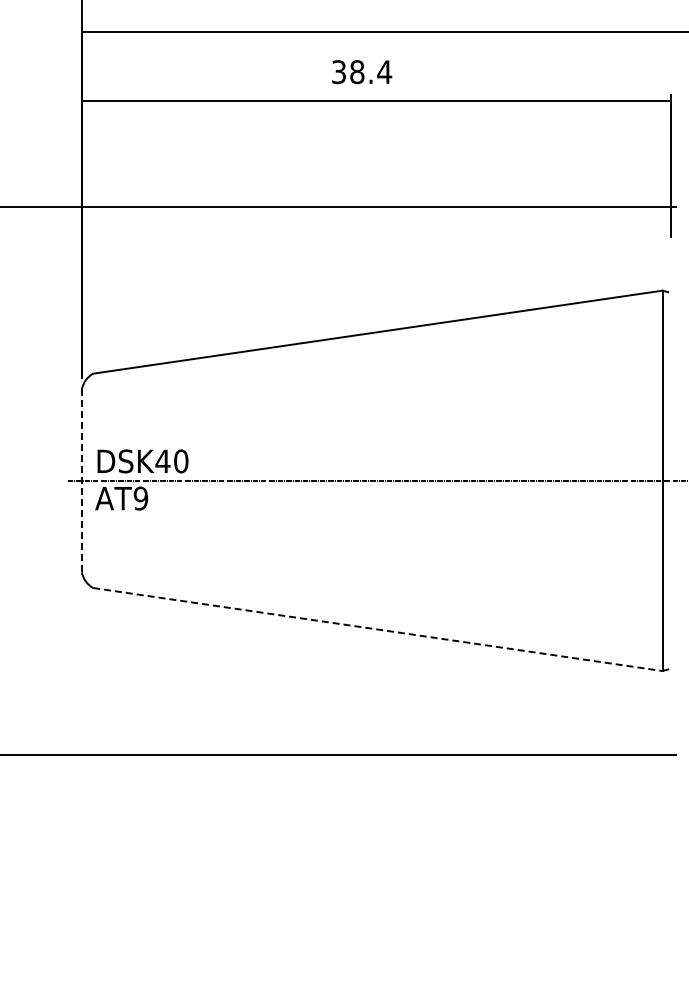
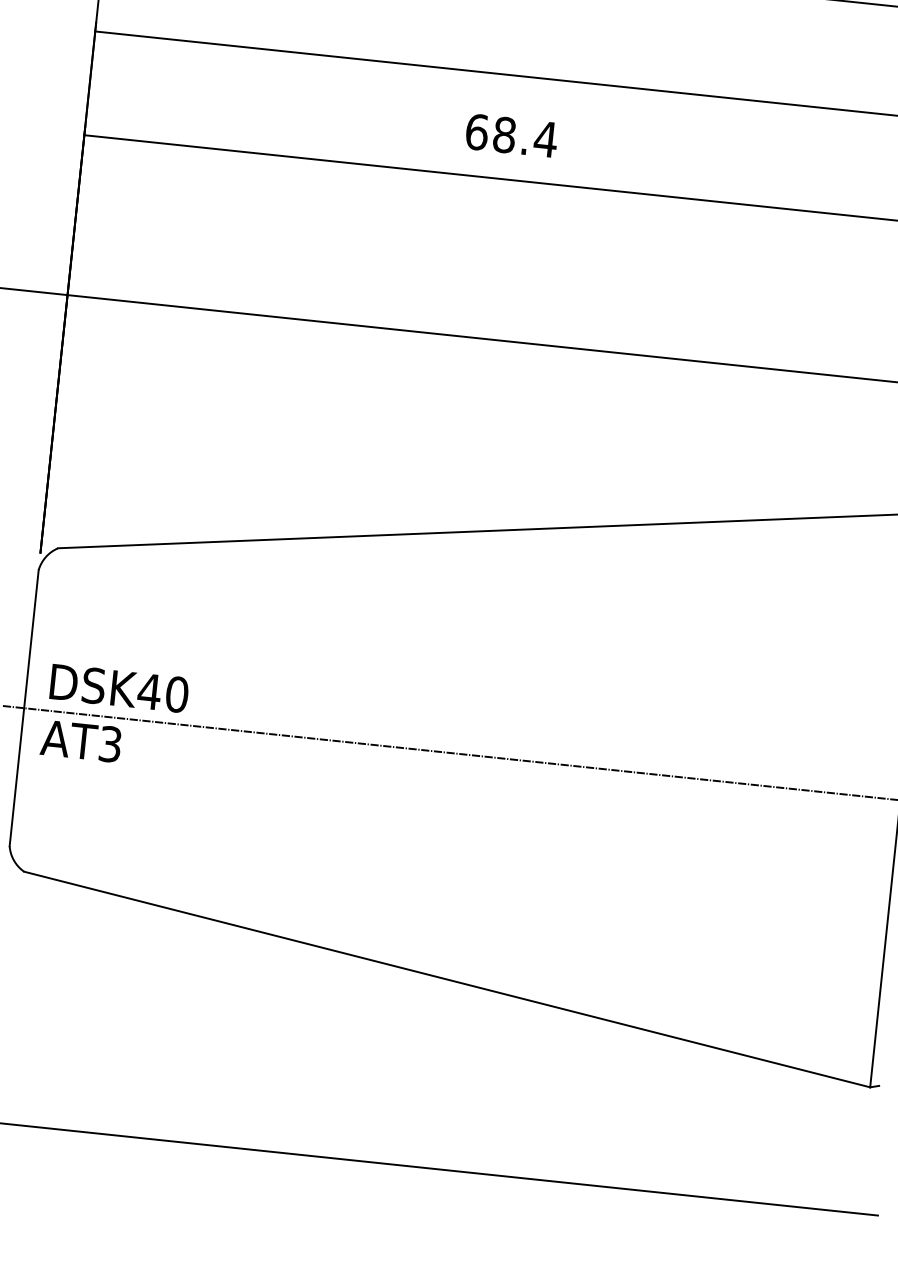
text: (339, 72) -> (477, 132), 38.4 -> 68.4
line: (81, 481) -> (23, 709), dashed -> solid
text: (140, 498) -> (109, 744), AT9 -> AT3
line: (377, 629) -> (446, 979), dashed -> solid

